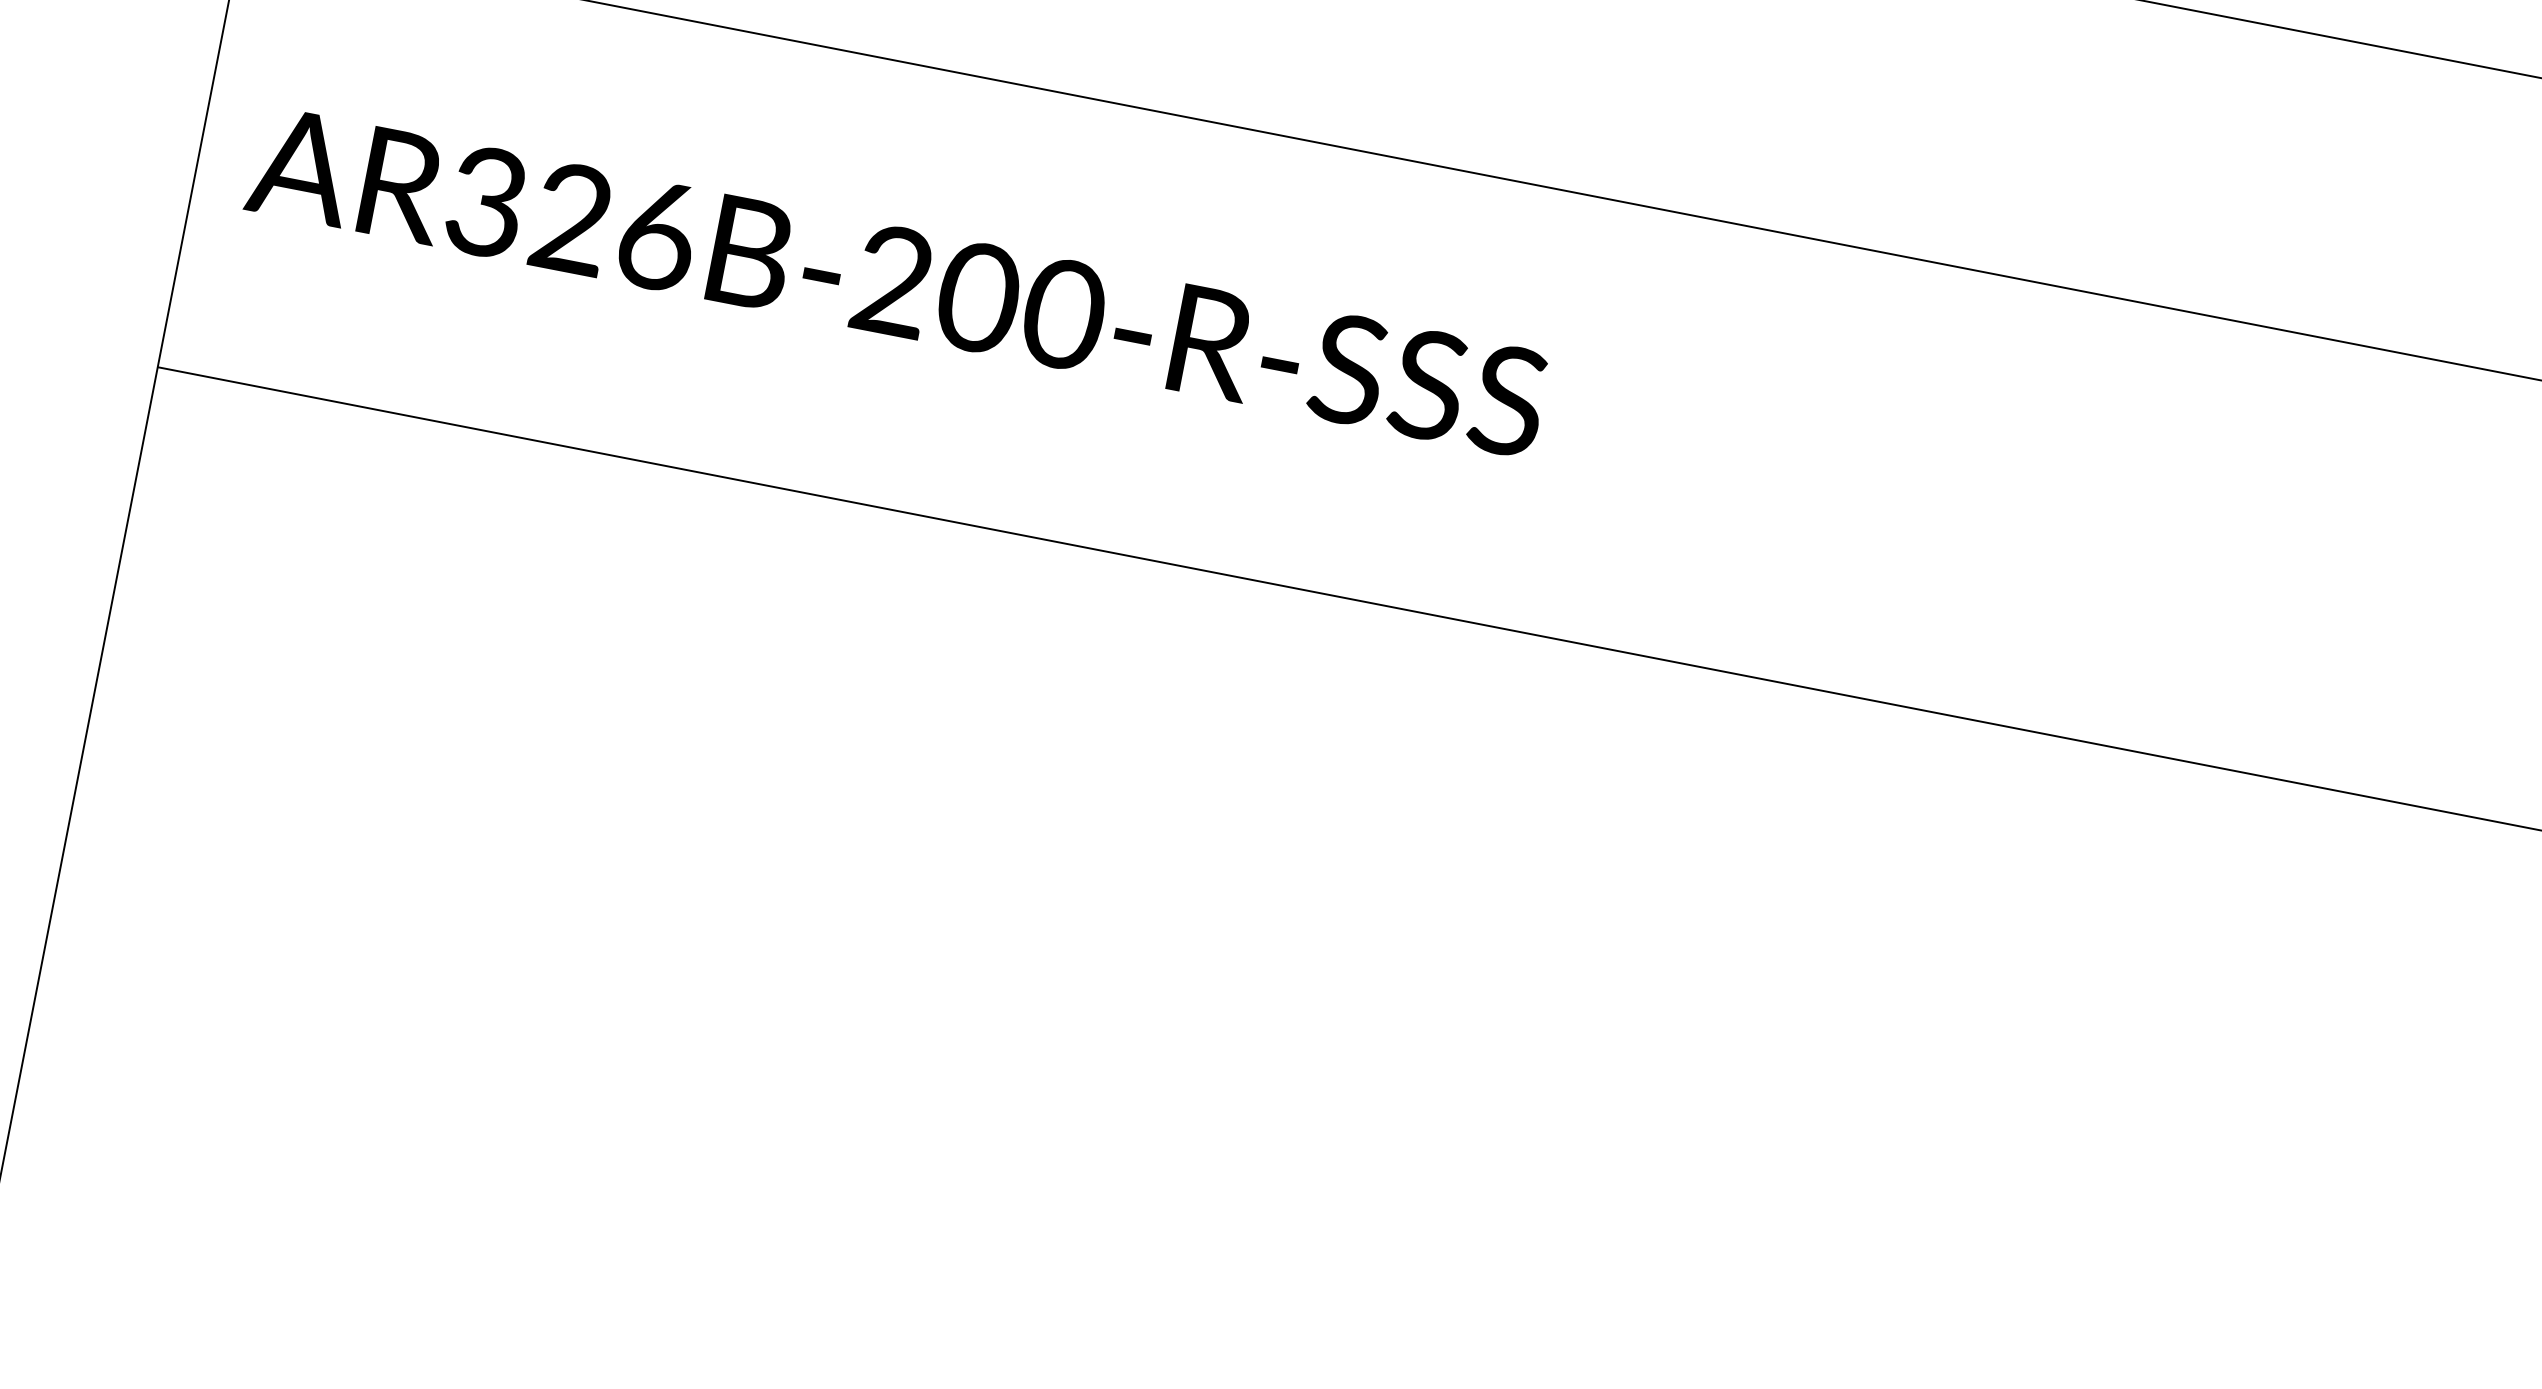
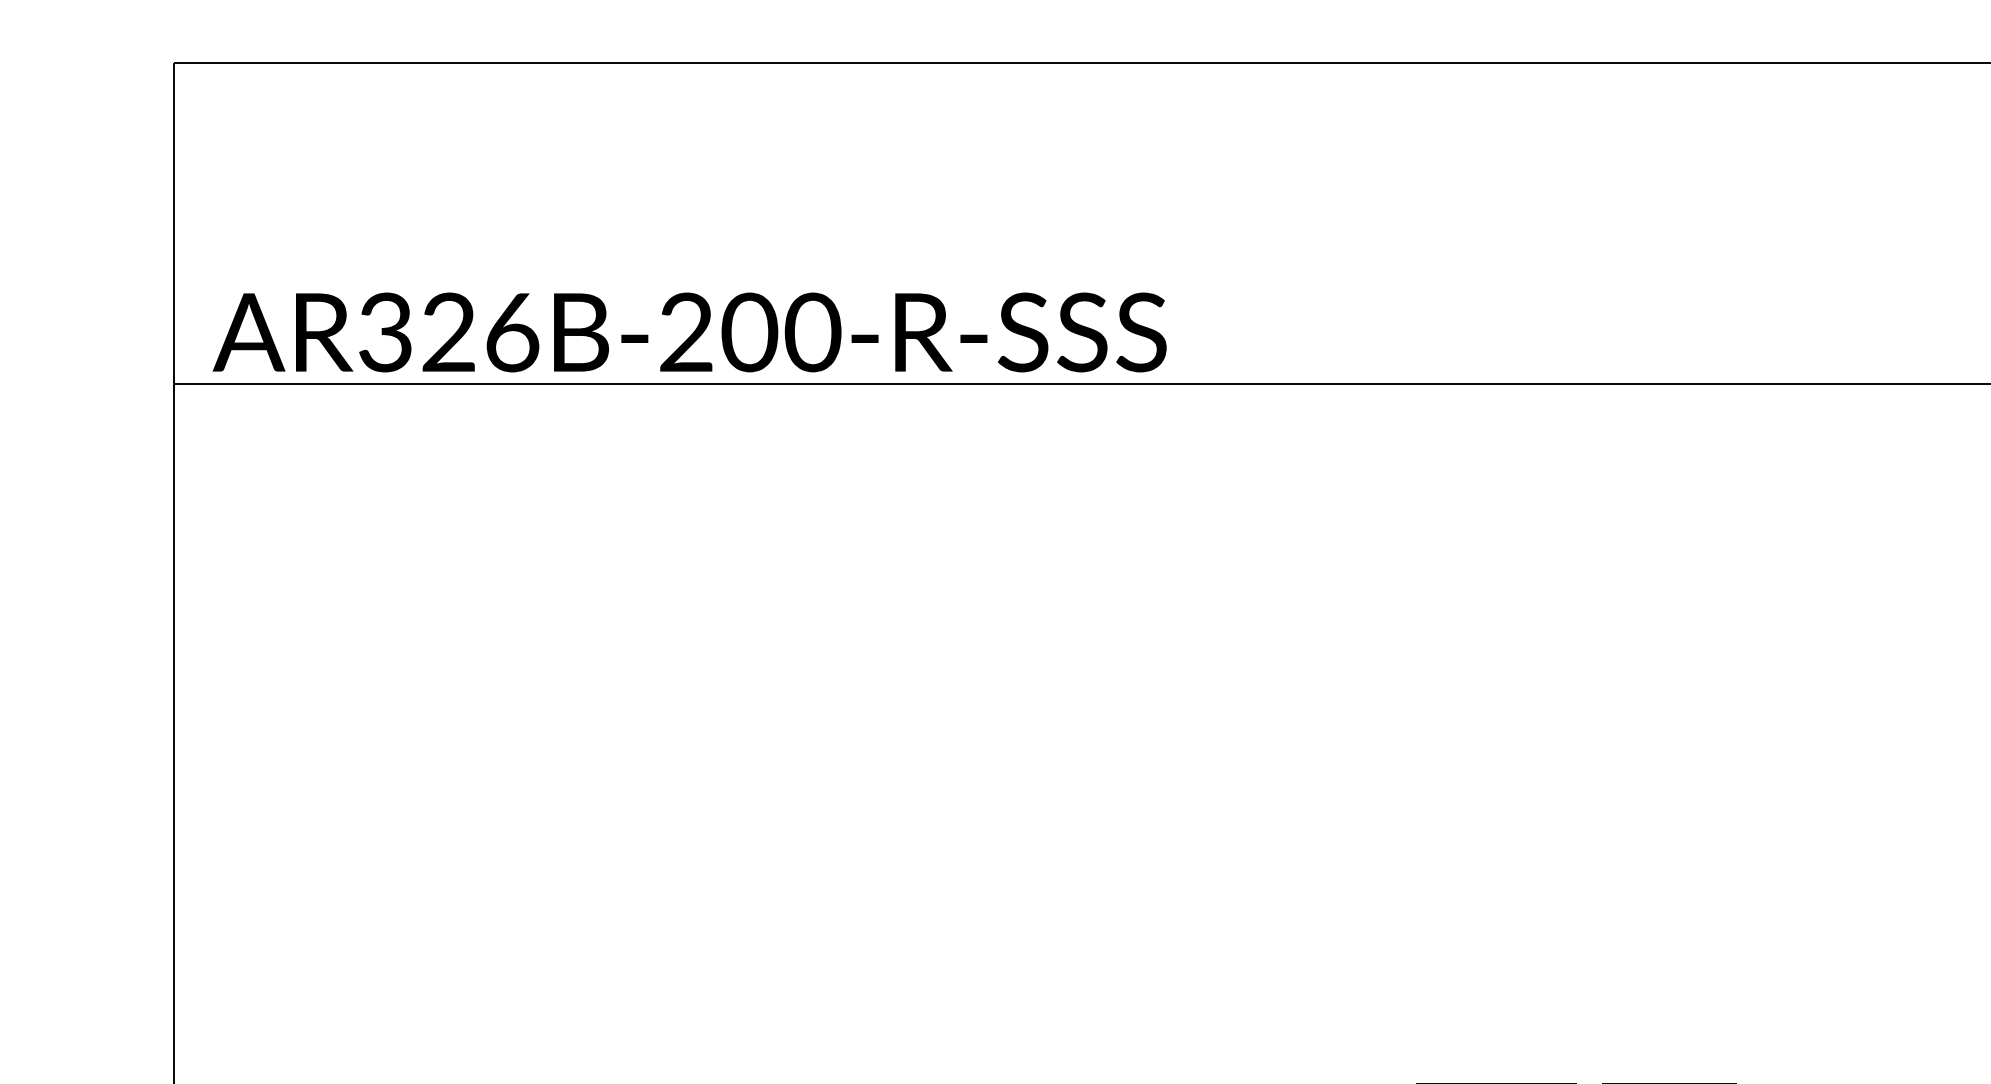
text: (897, 281) -> (689, 332), moved

